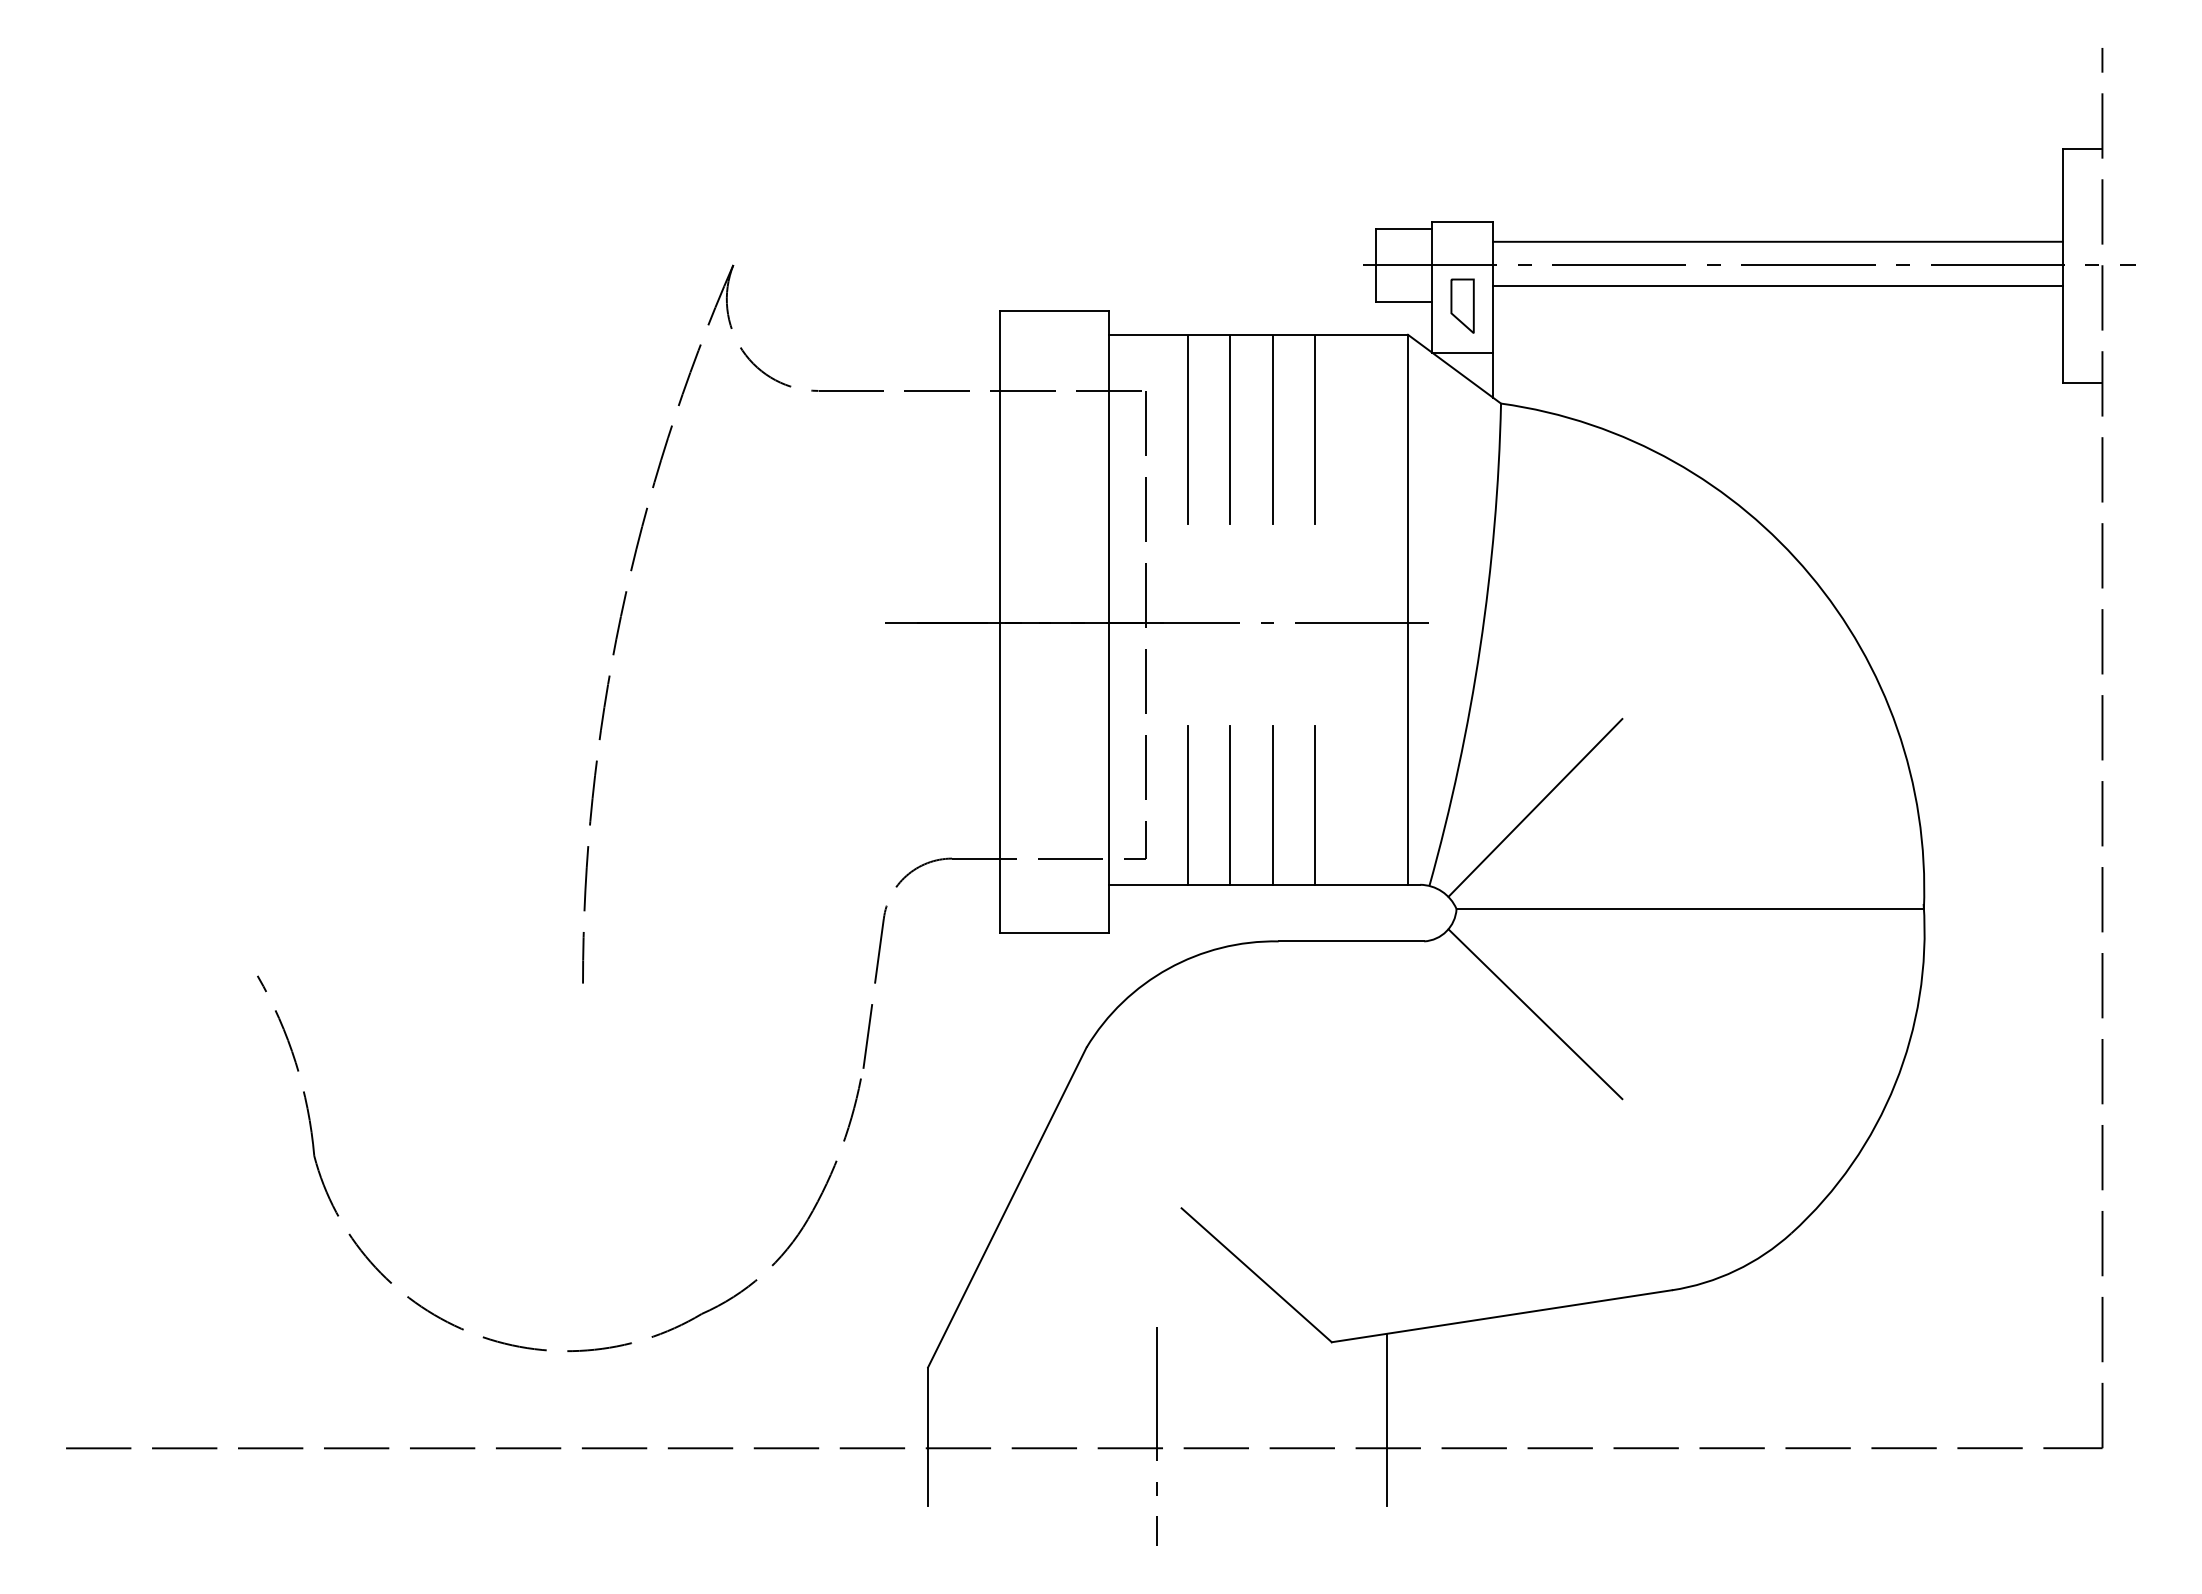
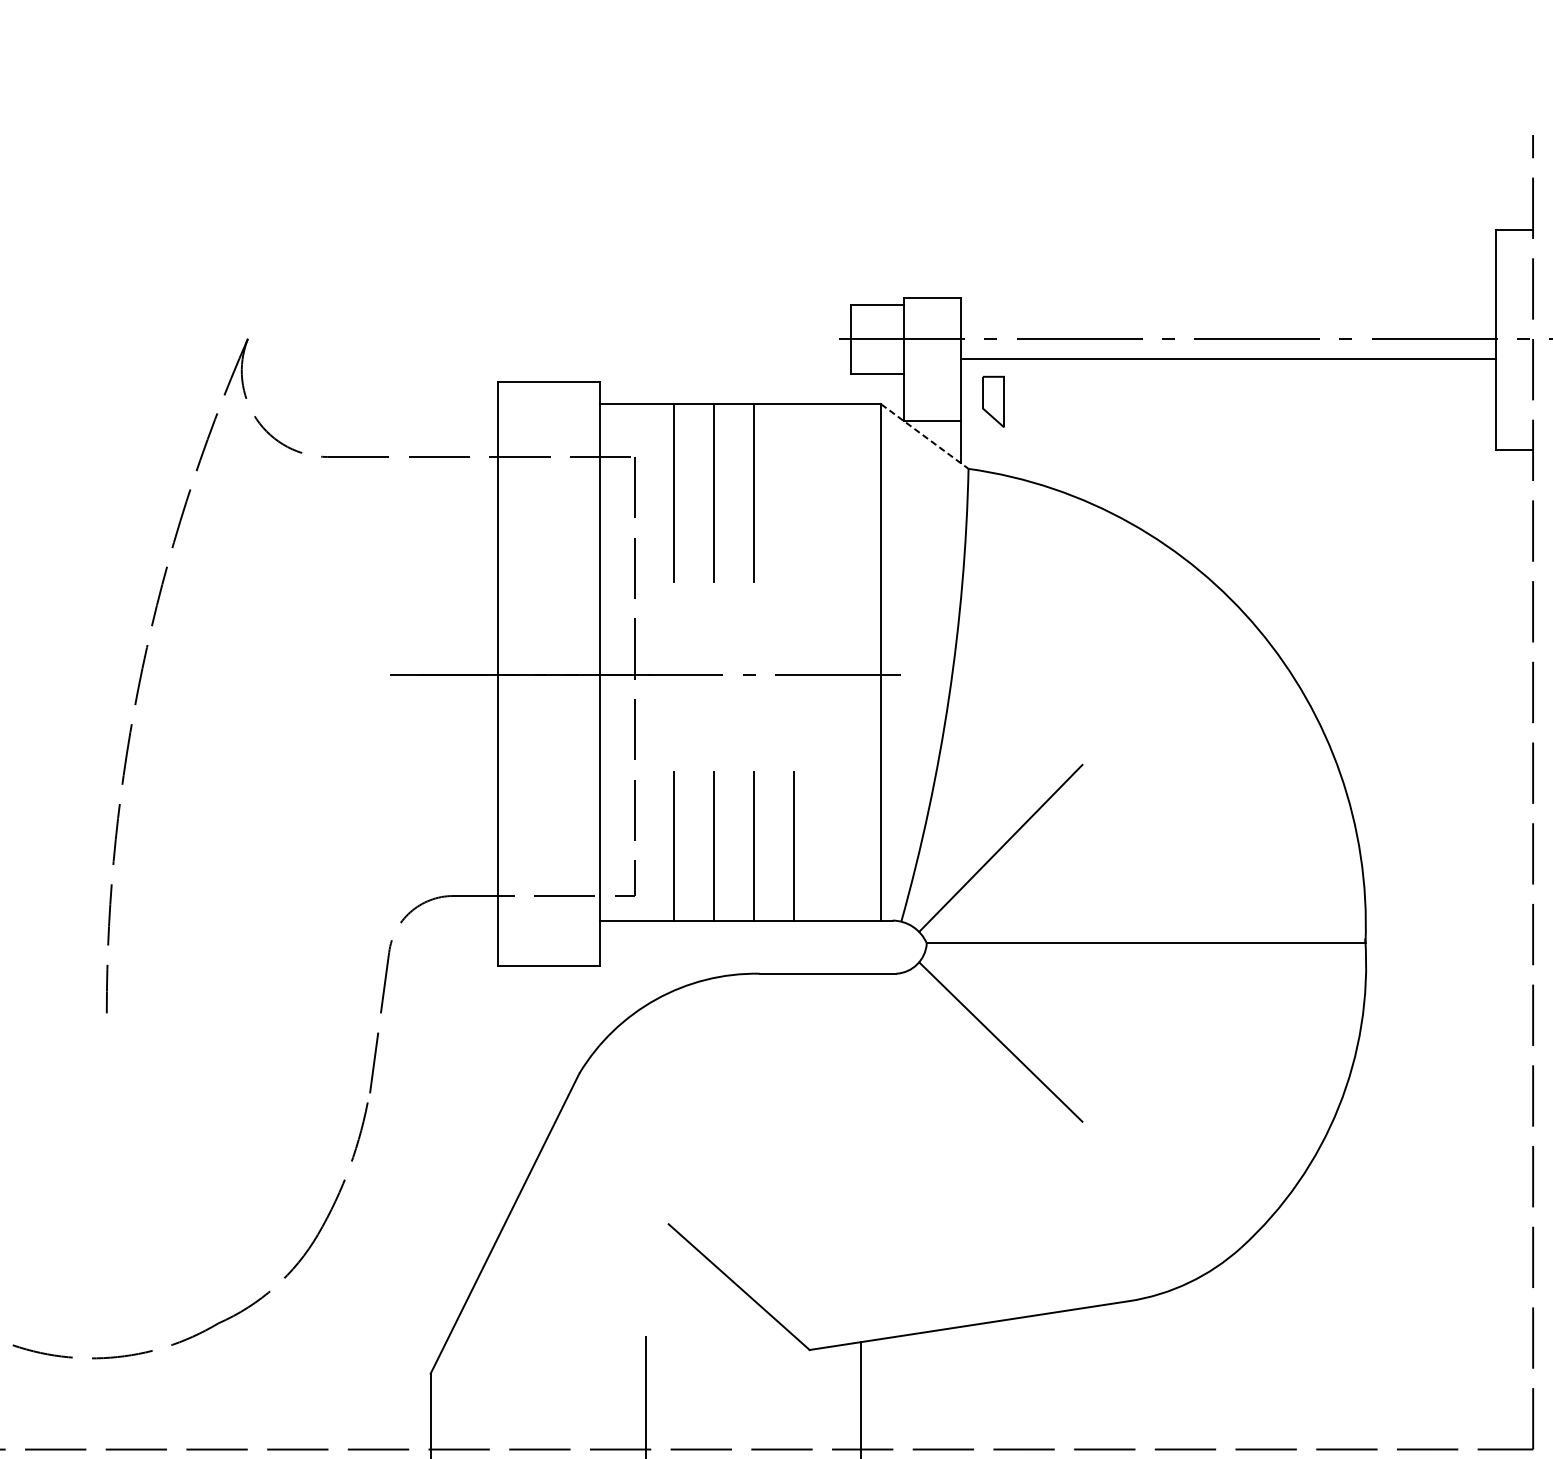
line: (1777, 241) -> (1228, 316), removed
part: (1462, 305) -> (993, 401), moved
line: (1454, 369) -> (924, 436), solid -> dashed
line: (1315, 429) -> (794, 493), removed

